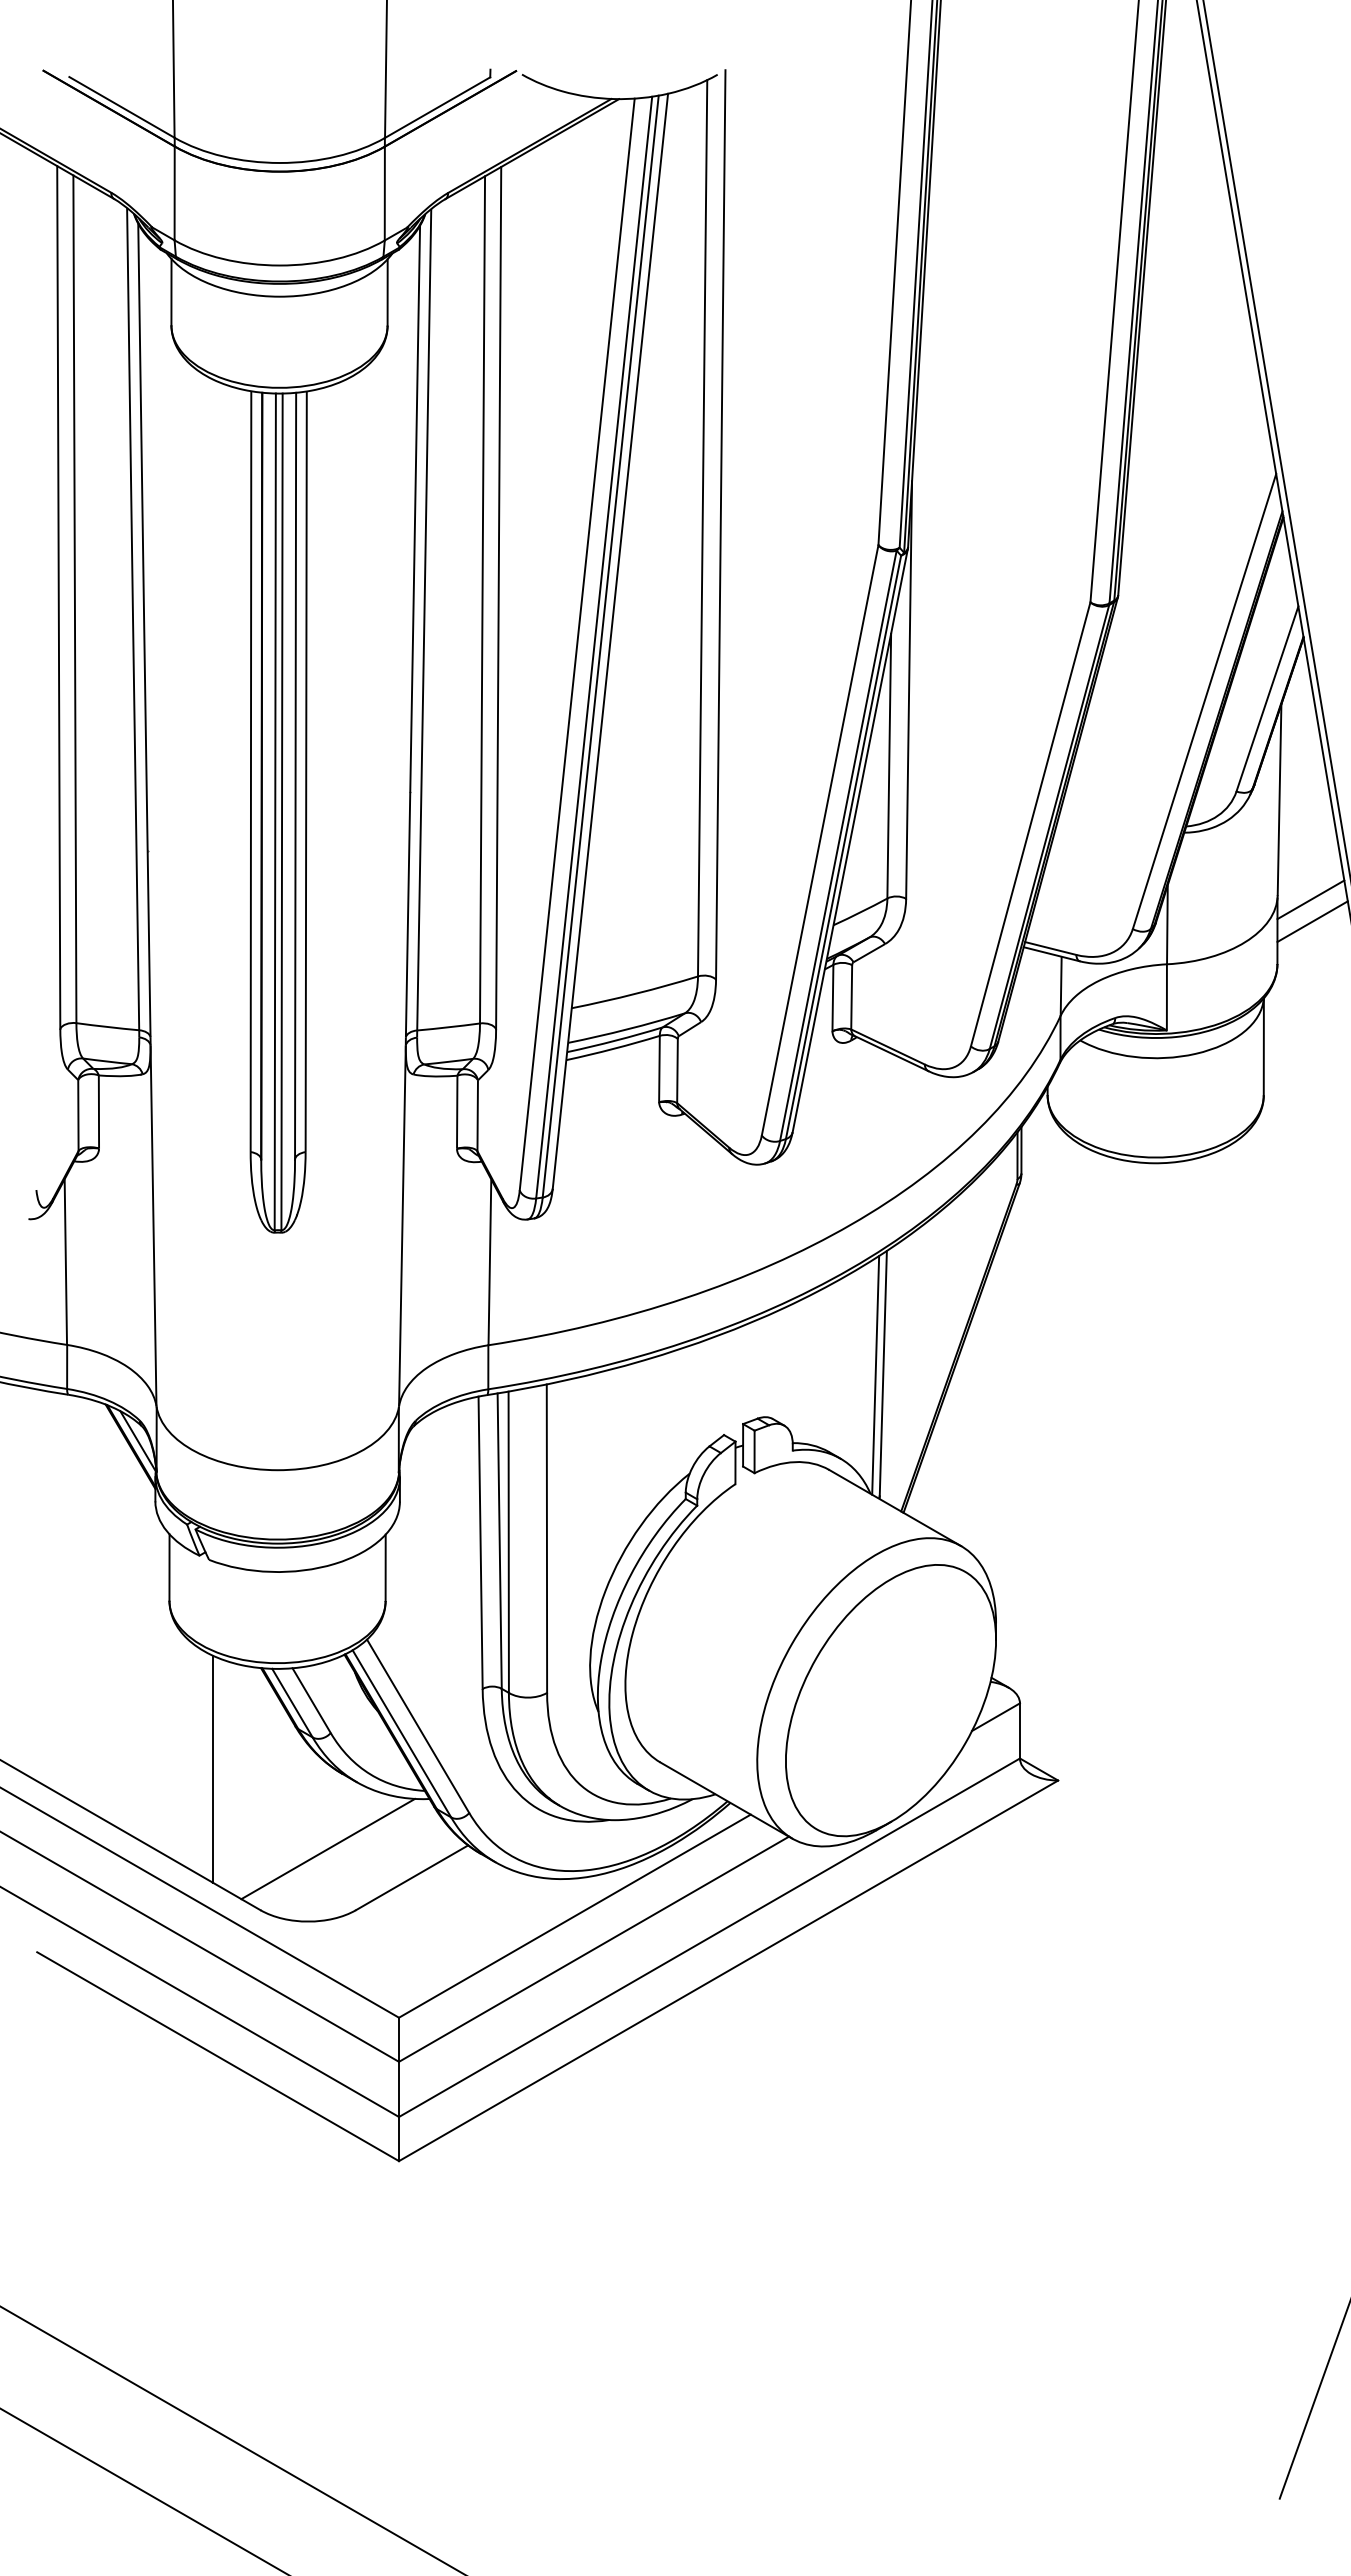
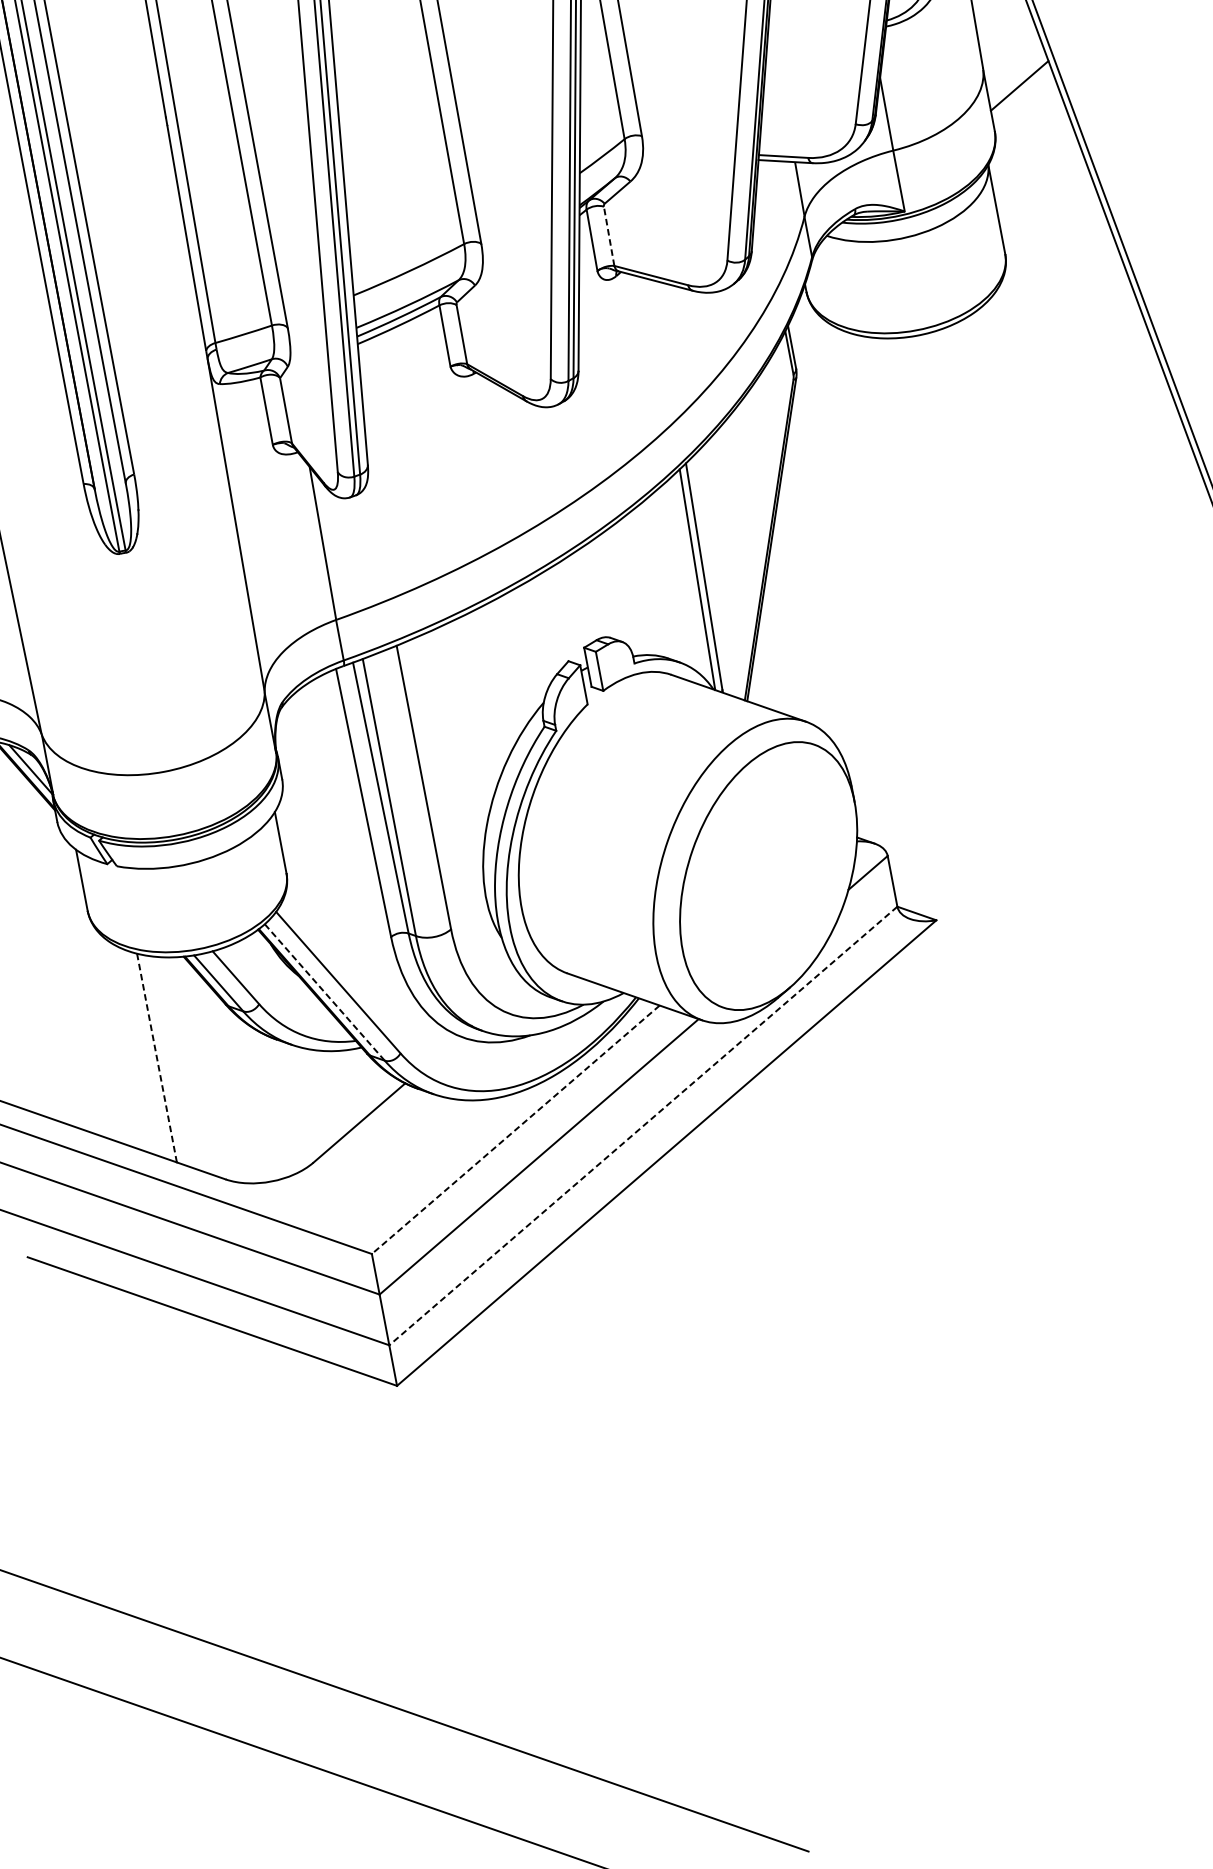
line: (1310, 899) -> (1013, 65), removed
line: (851, 996) -> (608, 235), solid -> dashed
line: (402, 1734) -> (325, 992), solid -> dashed
line: (212, 1769) -> (156, 1058), solid -> dashed
line: (327, 1848) -> (276, 1110), removed
line: (574, 1916) -> (515, 1130), solid -> dashed
line: (709, 1937) -> (643, 1125), solid -> dashed

